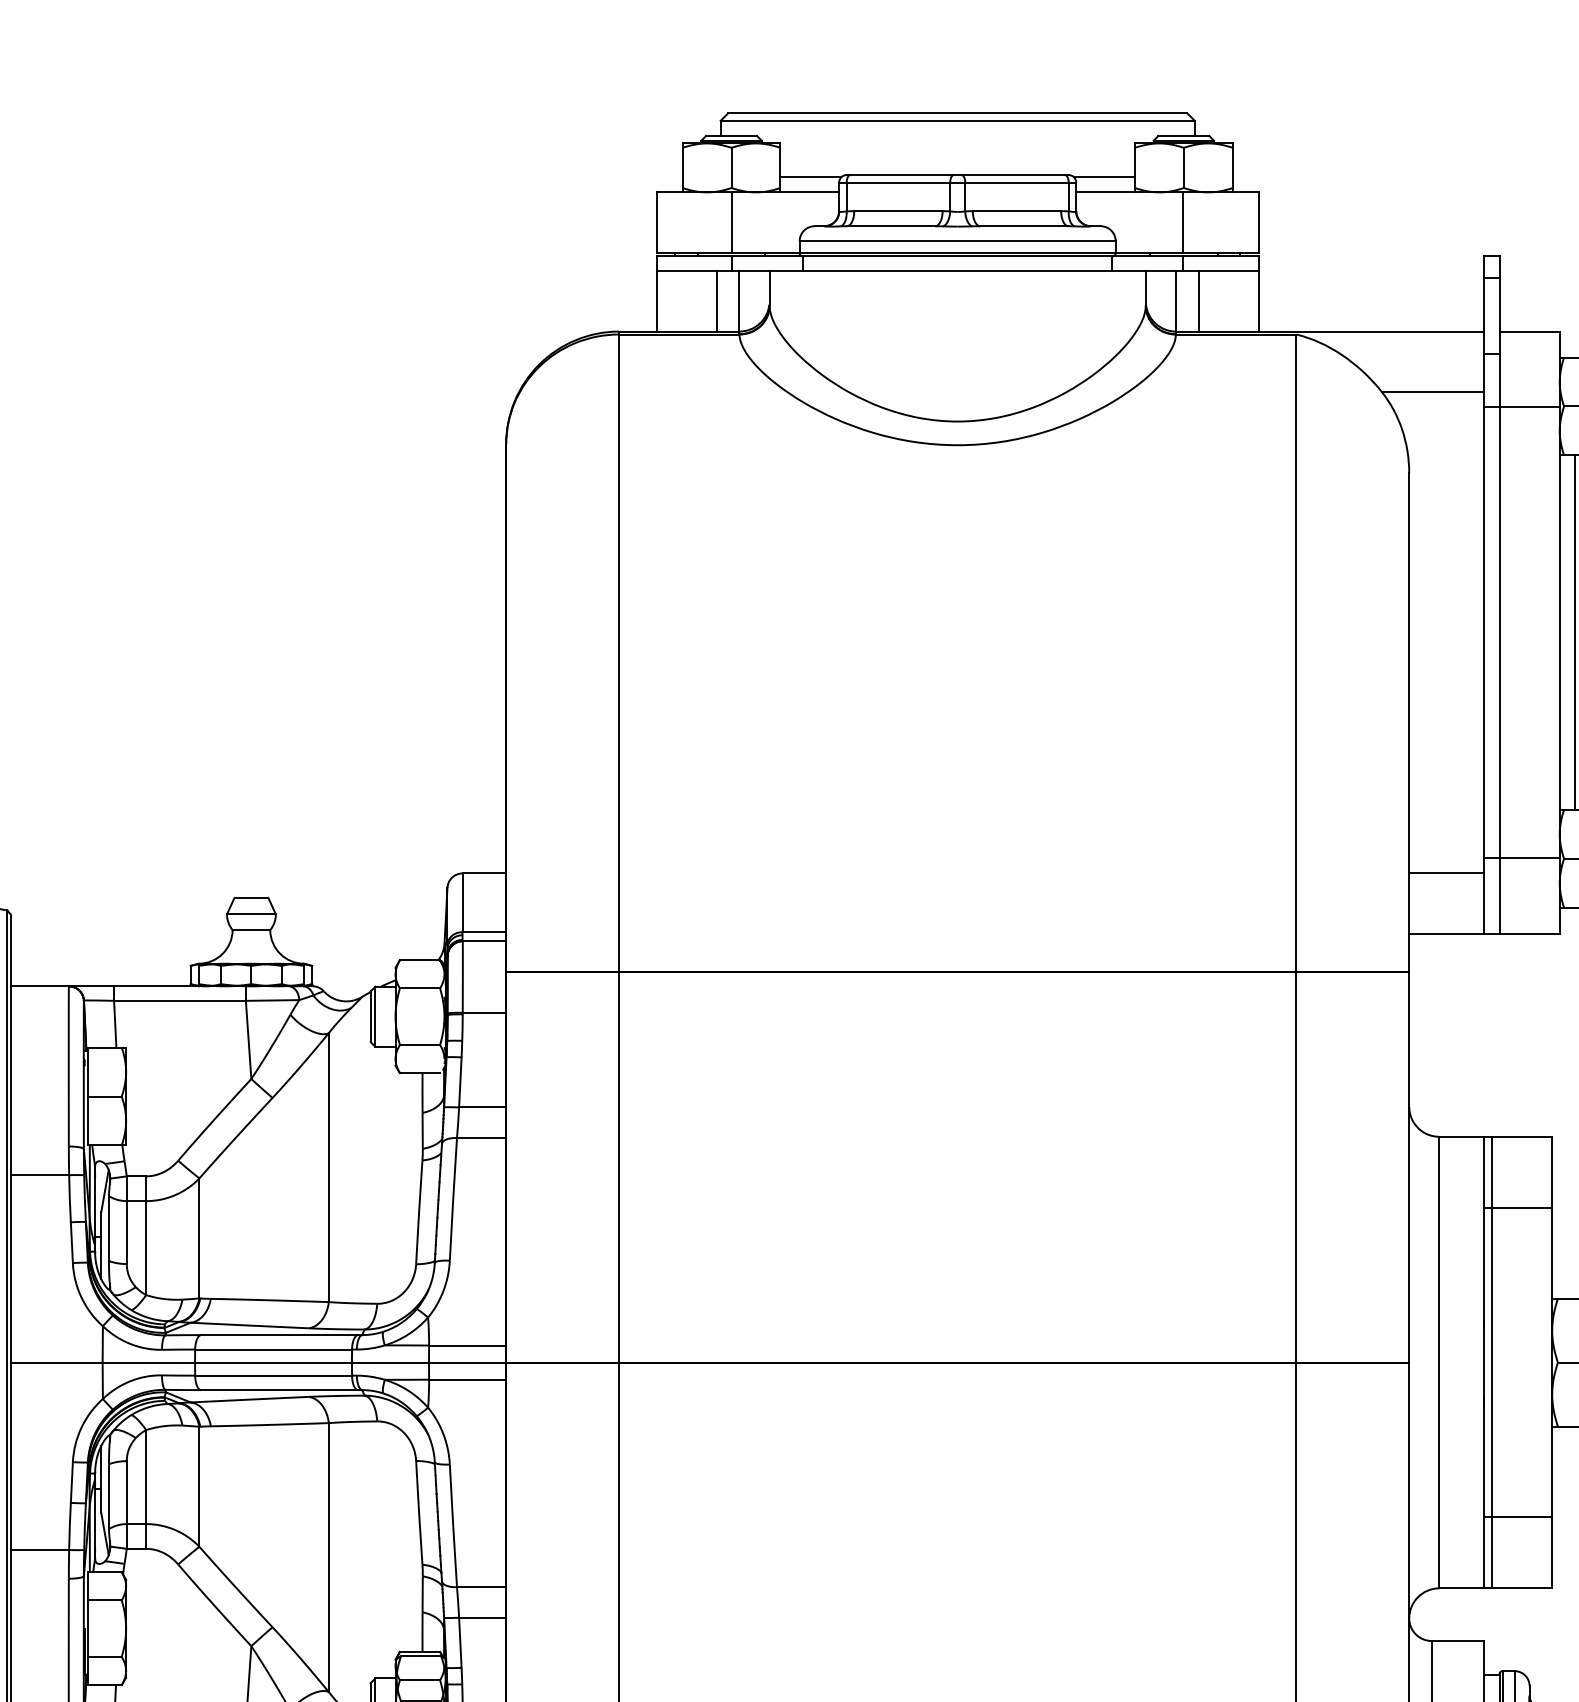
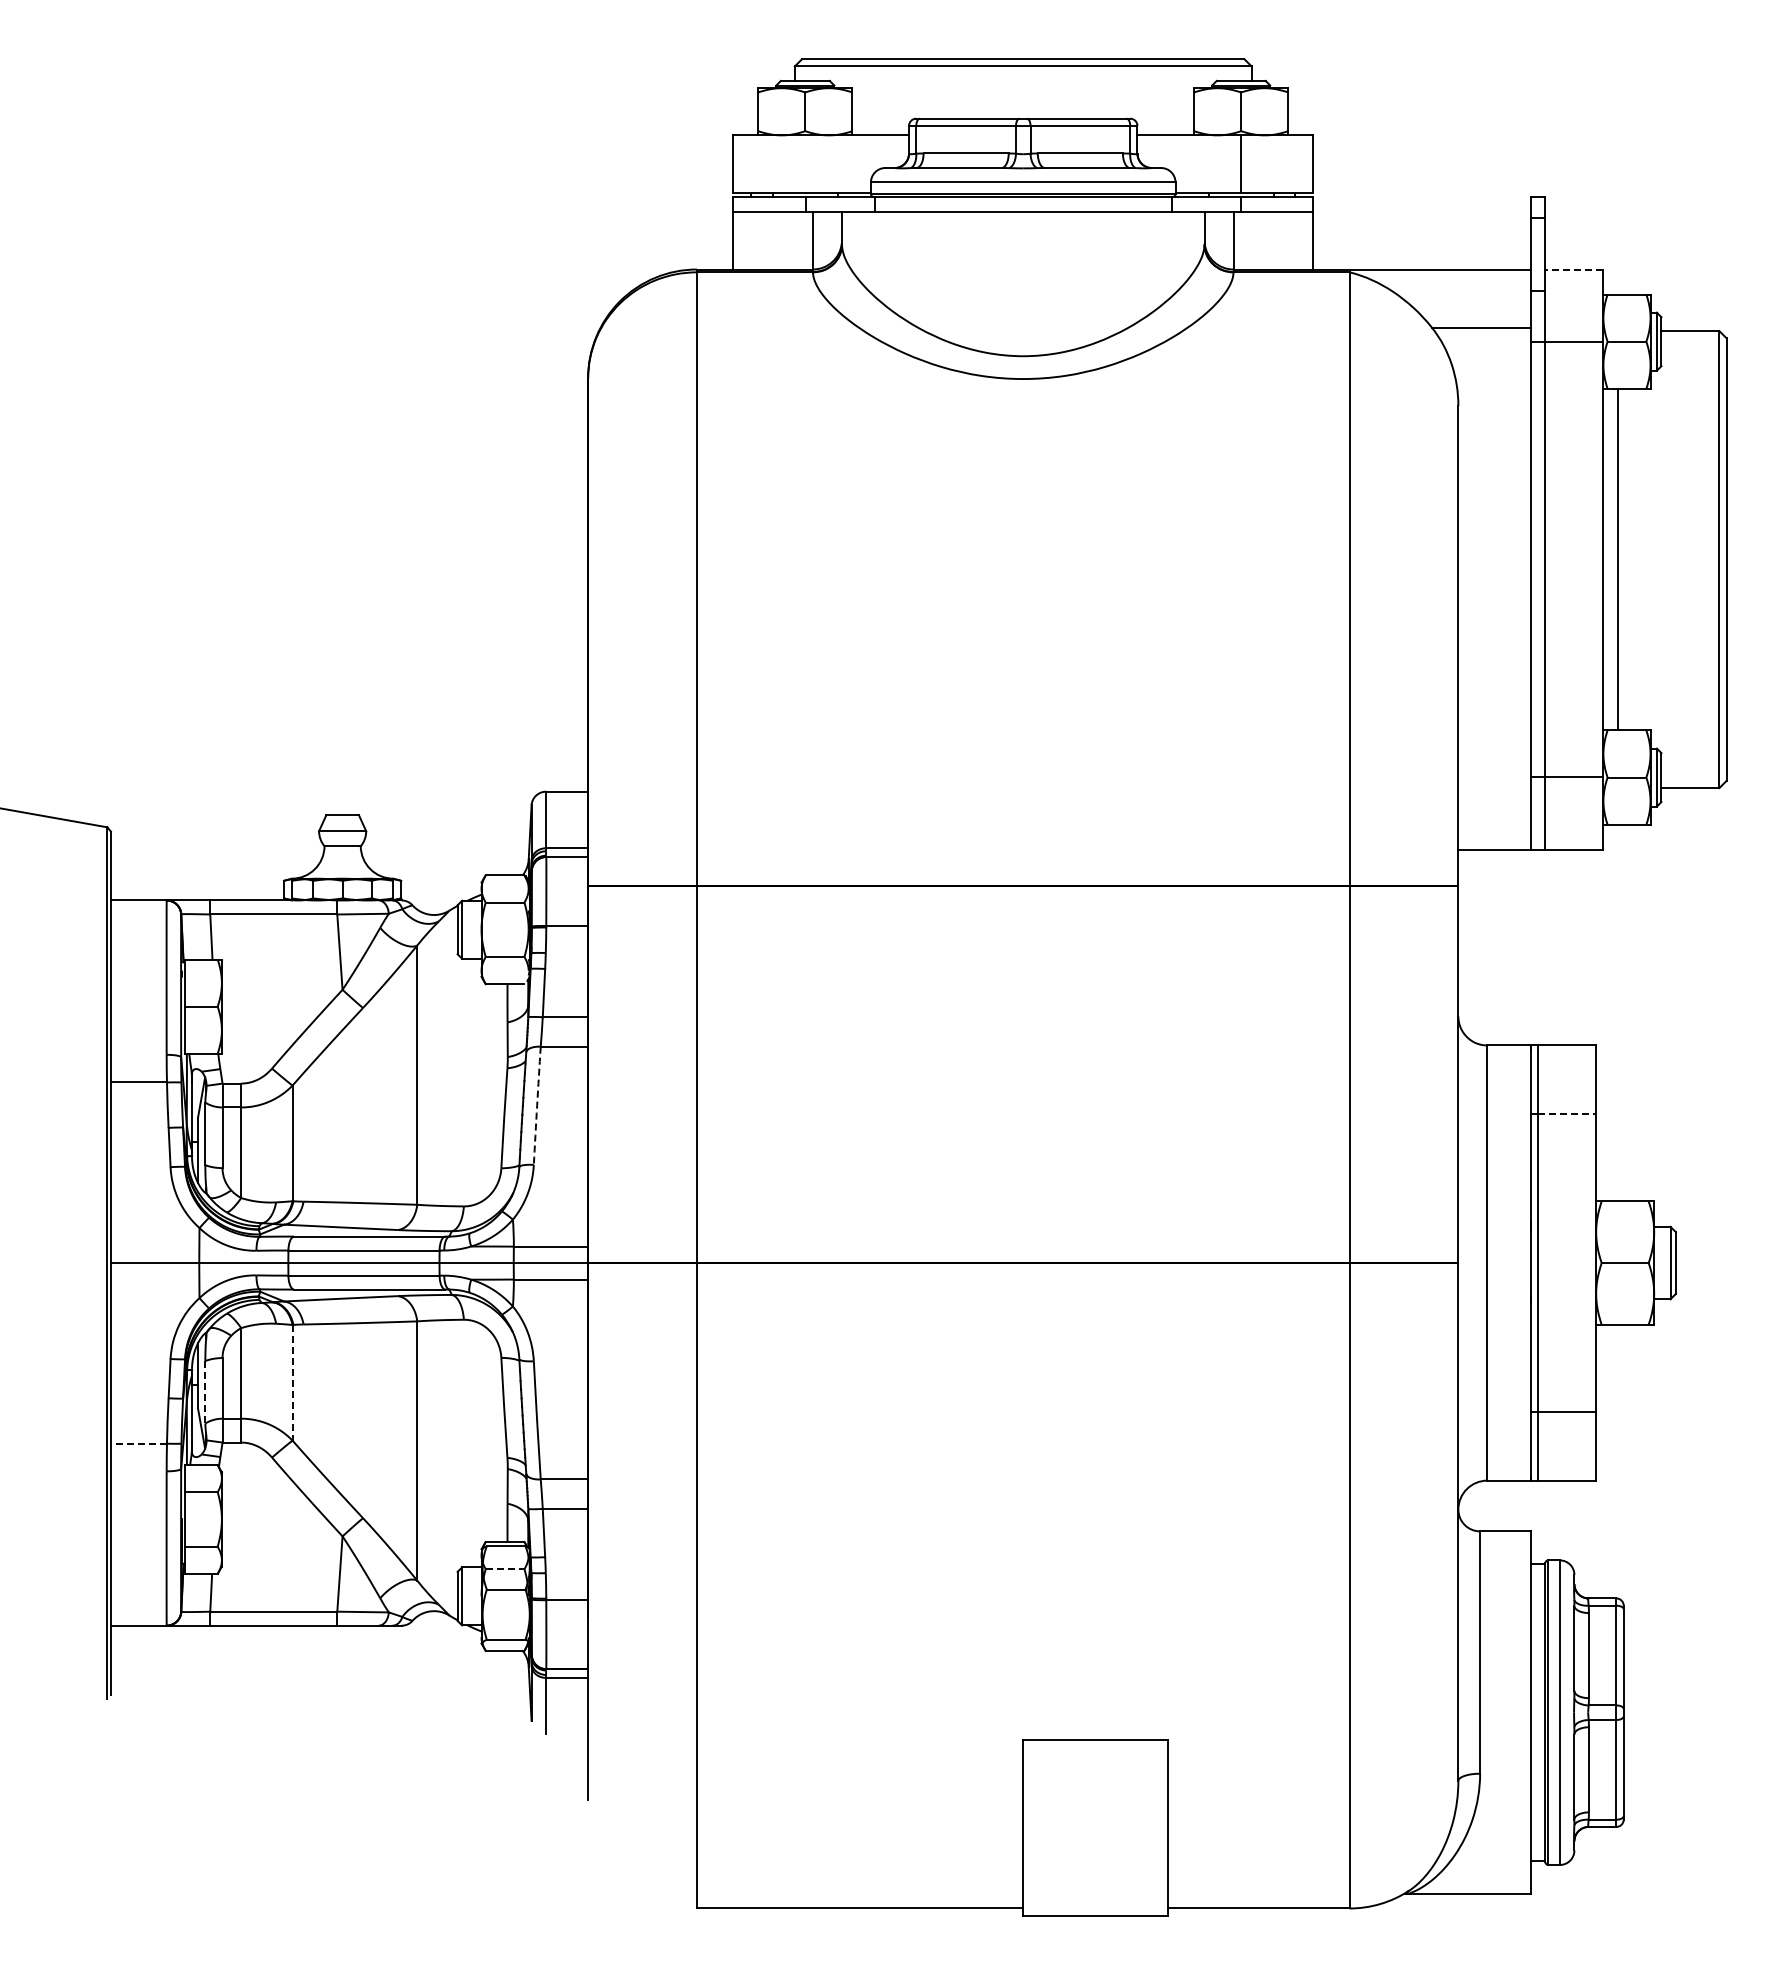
line: (810, 176) -> (881, 120), removed
line: (1104, 176) -> (1164, 120), removed
line: (731, 222) -> (805, 164), removed
line: (717, 301) -> (791, 240), removed
line: (1198, 301) -> (1255, 240), removed
line: (1528, 331) -> (1573, 269), solid -> dashed
line: (1446, 873) -> (1494, 791), removed
arc: (453, 1199) -> (537, 1105), solid -> dashed
line: (1522, 1208) -> (1567, 1114), solid -> dashed
line: (199, 1486) -> (292, 1382), solid -> dashed
line: (109, 1496) -> (205, 1392), solid -> dashed
line: (39, 1549) -> (138, 1443), solid -> dashed
line: (420, 1680) -> (505, 1569), solid -> dashed

